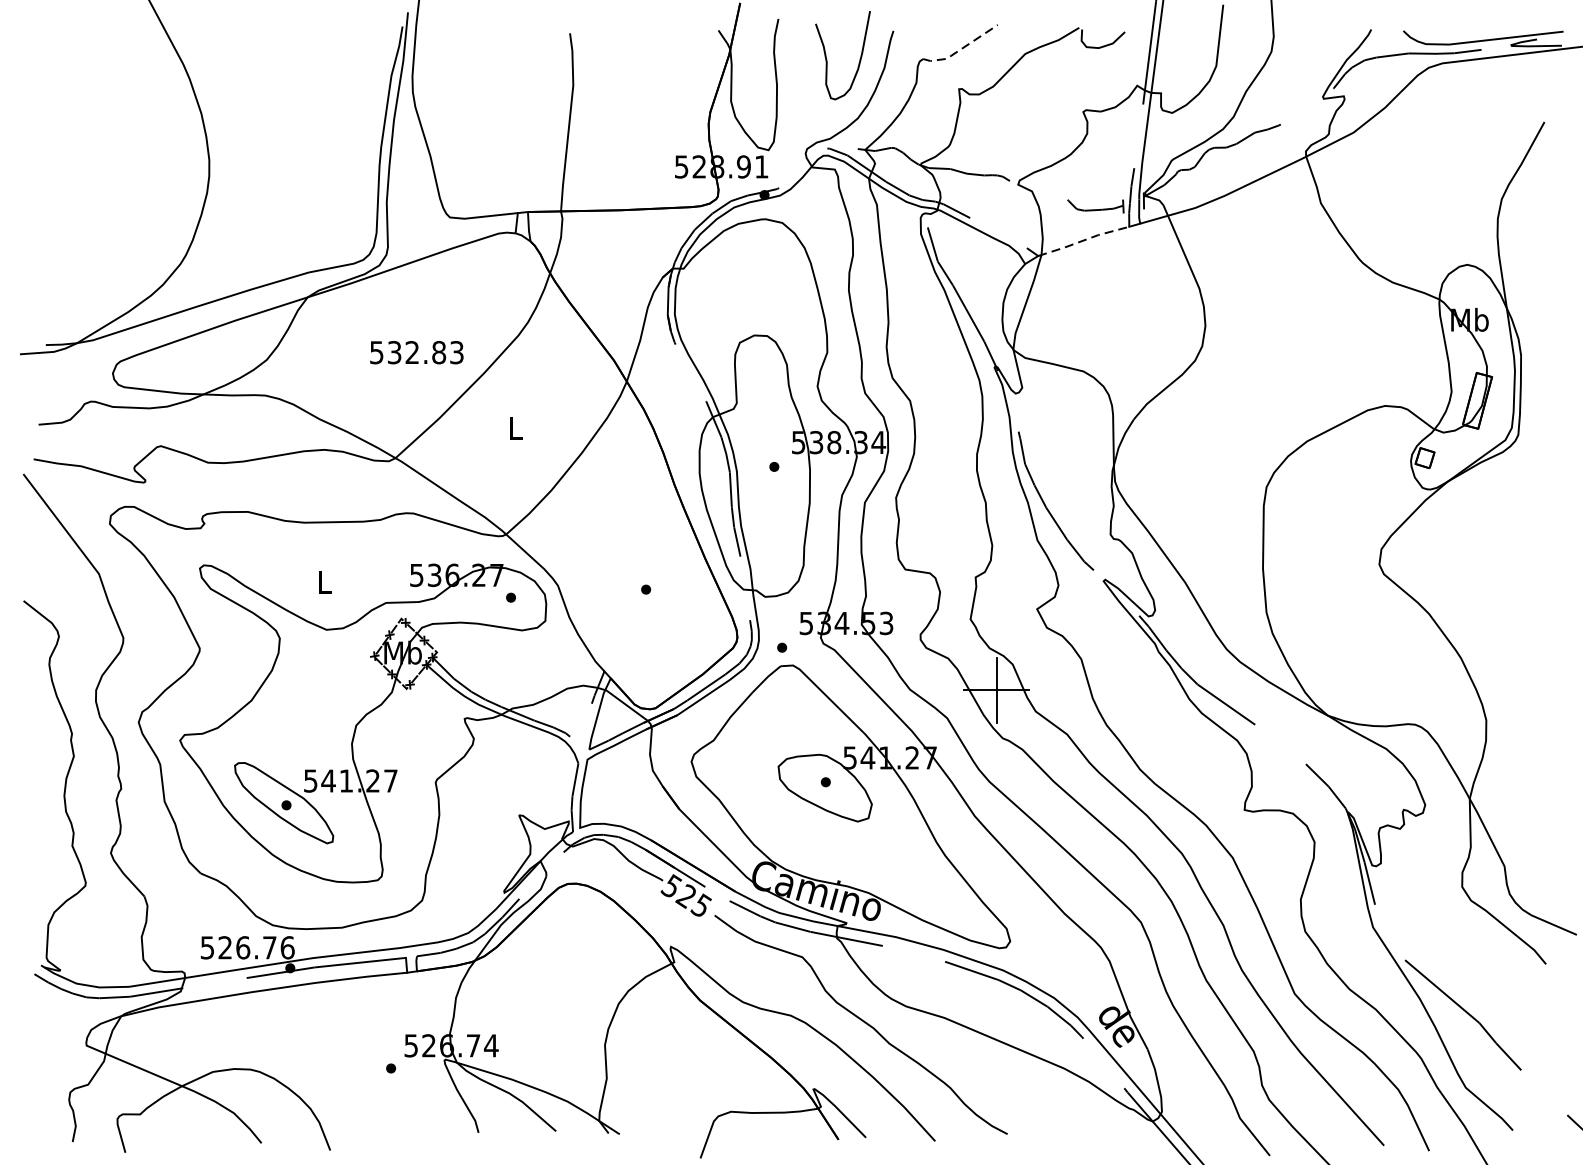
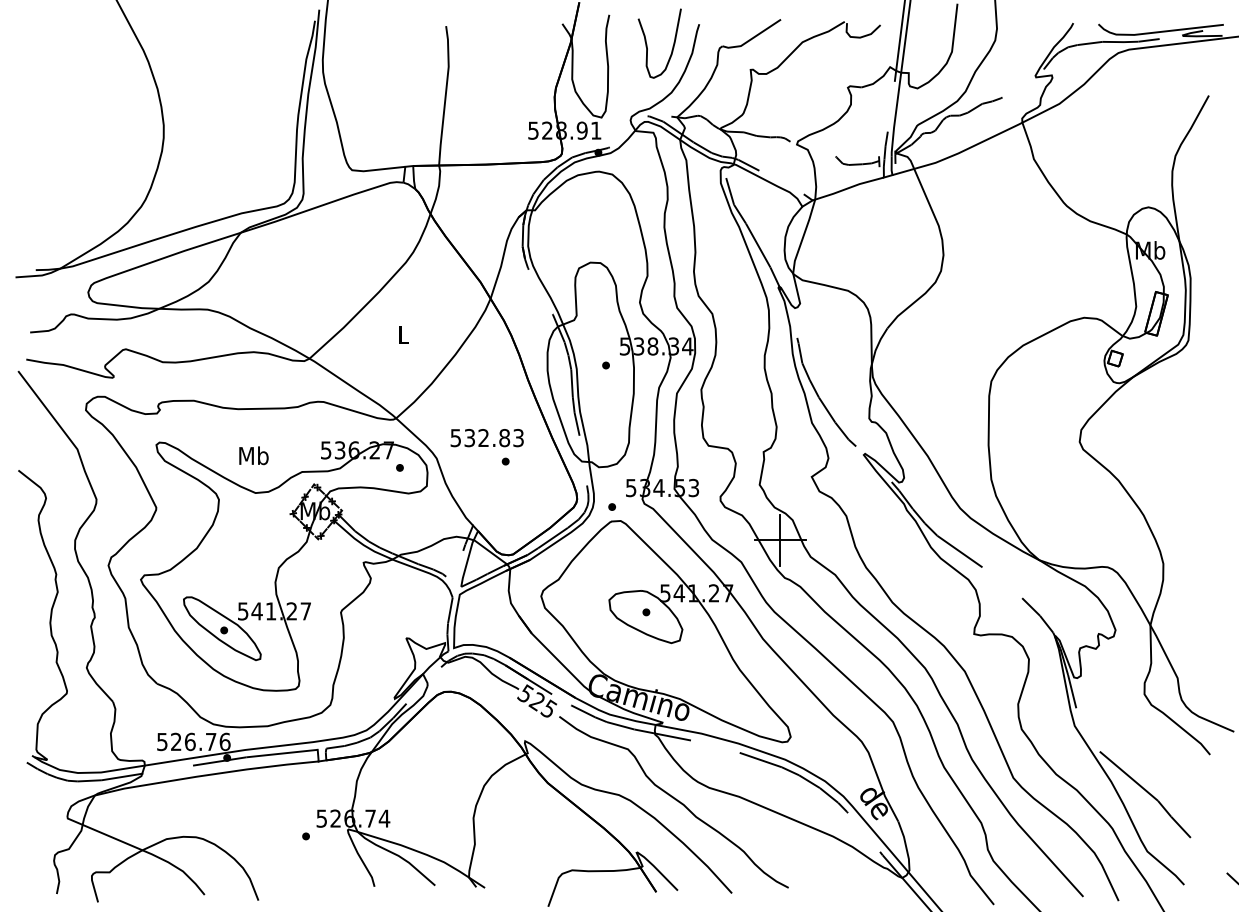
line: (961, 49) -> (752, 38), dashed -> solid
line: (1084, 240) -> (848, 188), dashed -> solid
text: (415, 353) -> (486, 438), moved
text: (323, 581) -> (253, 455), L -> Mb

